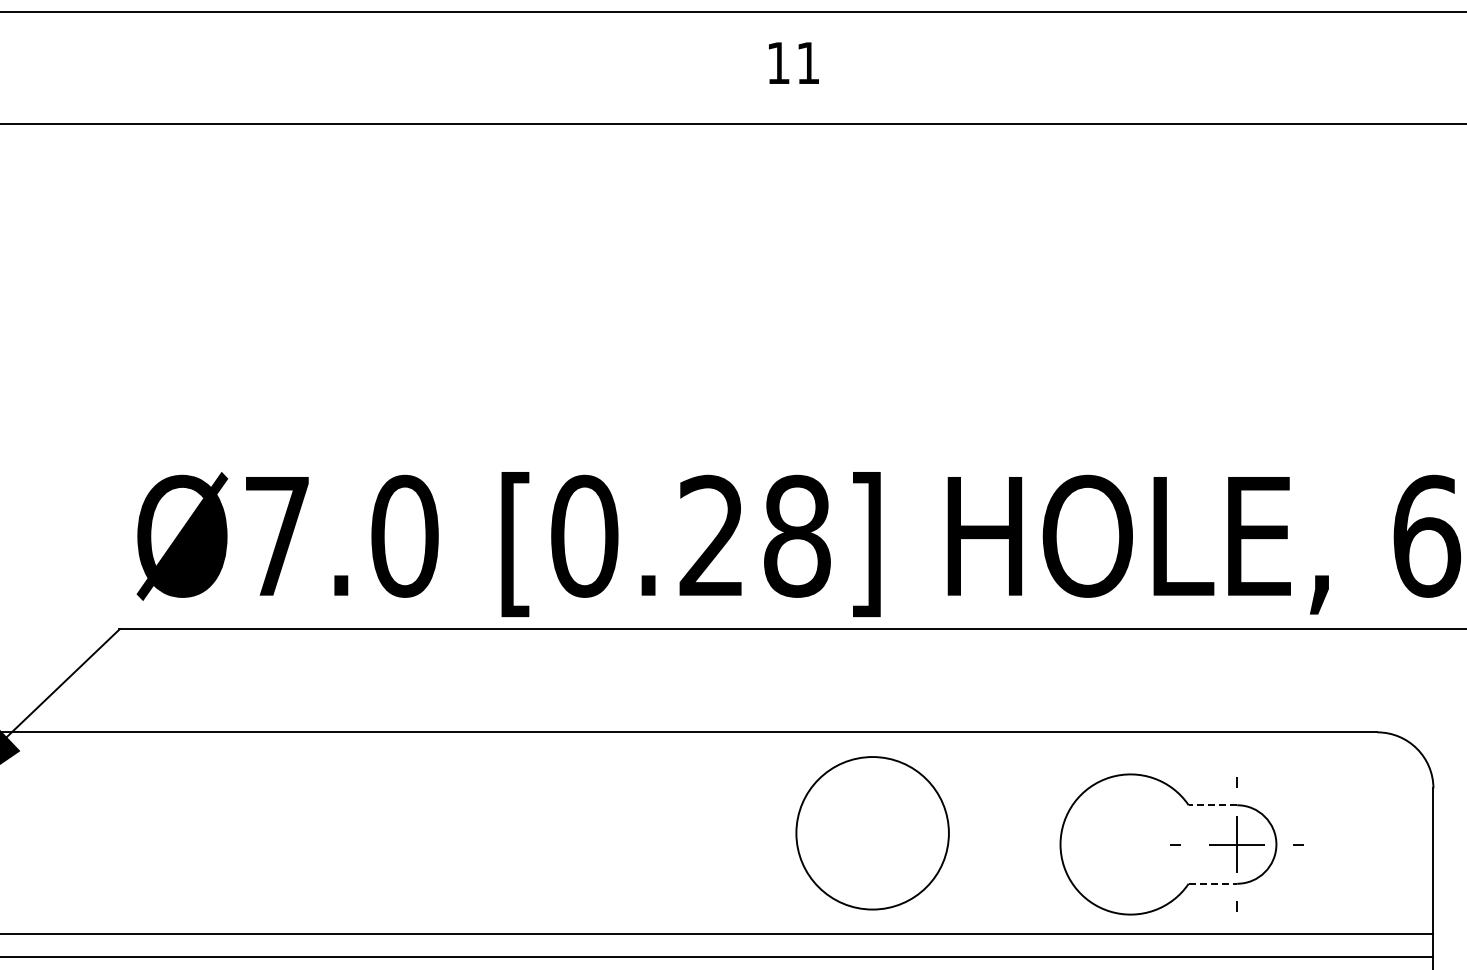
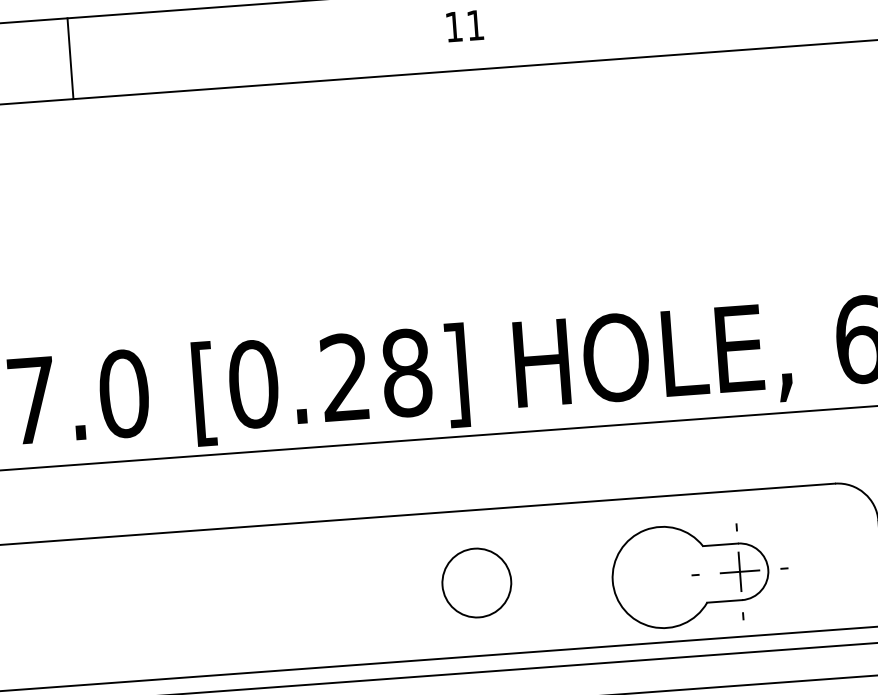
text: (793, 62) -> (464, 25), moved
line: (364, 68) -> (70, 59), added
line: (1212, 805) -> (720, 545), dashed -> solid
circle: (872, 832) -> (476, 582), size x0.62
line: (1213, 883) -> (725, 601), dashed -> solid

